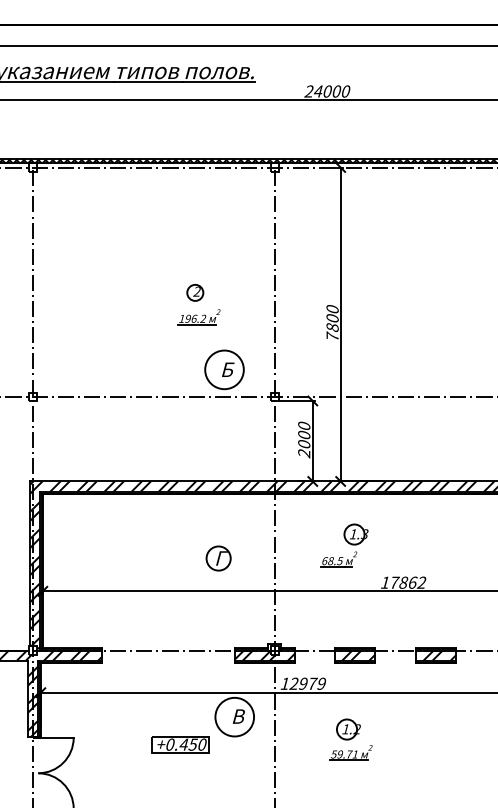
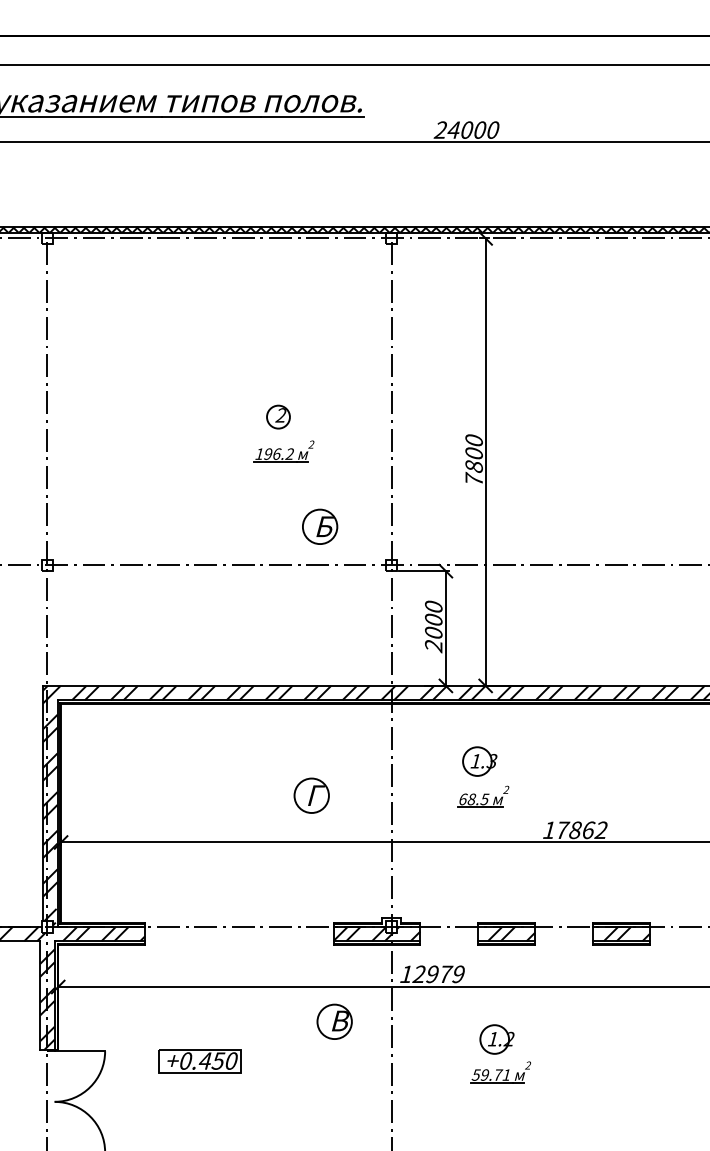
circle: (224, 369) -> (319, 526), size x0.62
part: (355, 534) -> (479, 761), moved
circle: (234, 716) -> (334, 1021), size x0.62
part: (179, 744) -> (199, 1061), moved

